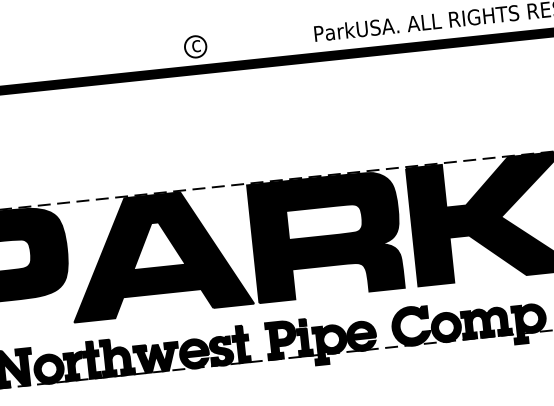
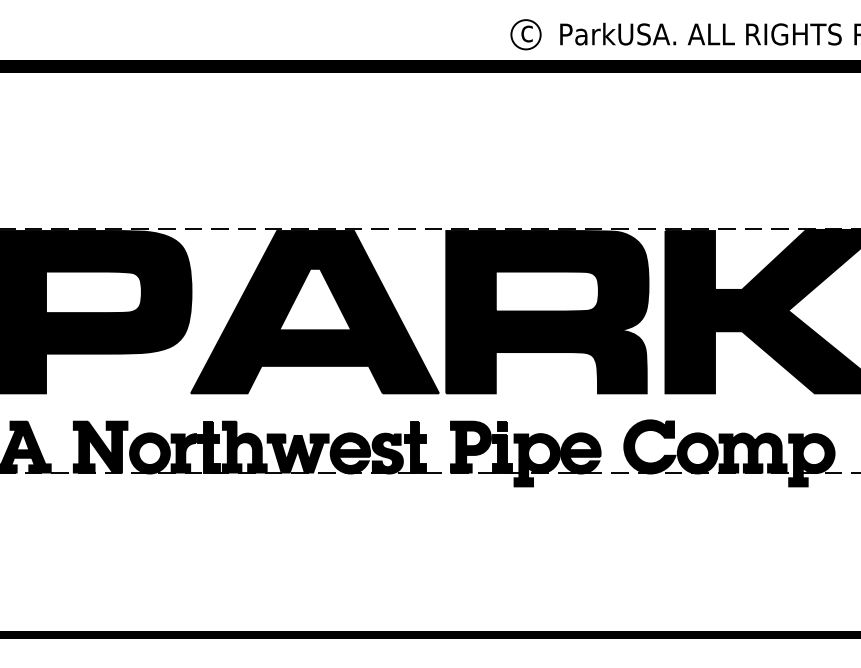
part: (195, 46) -> (525, 34), moved

